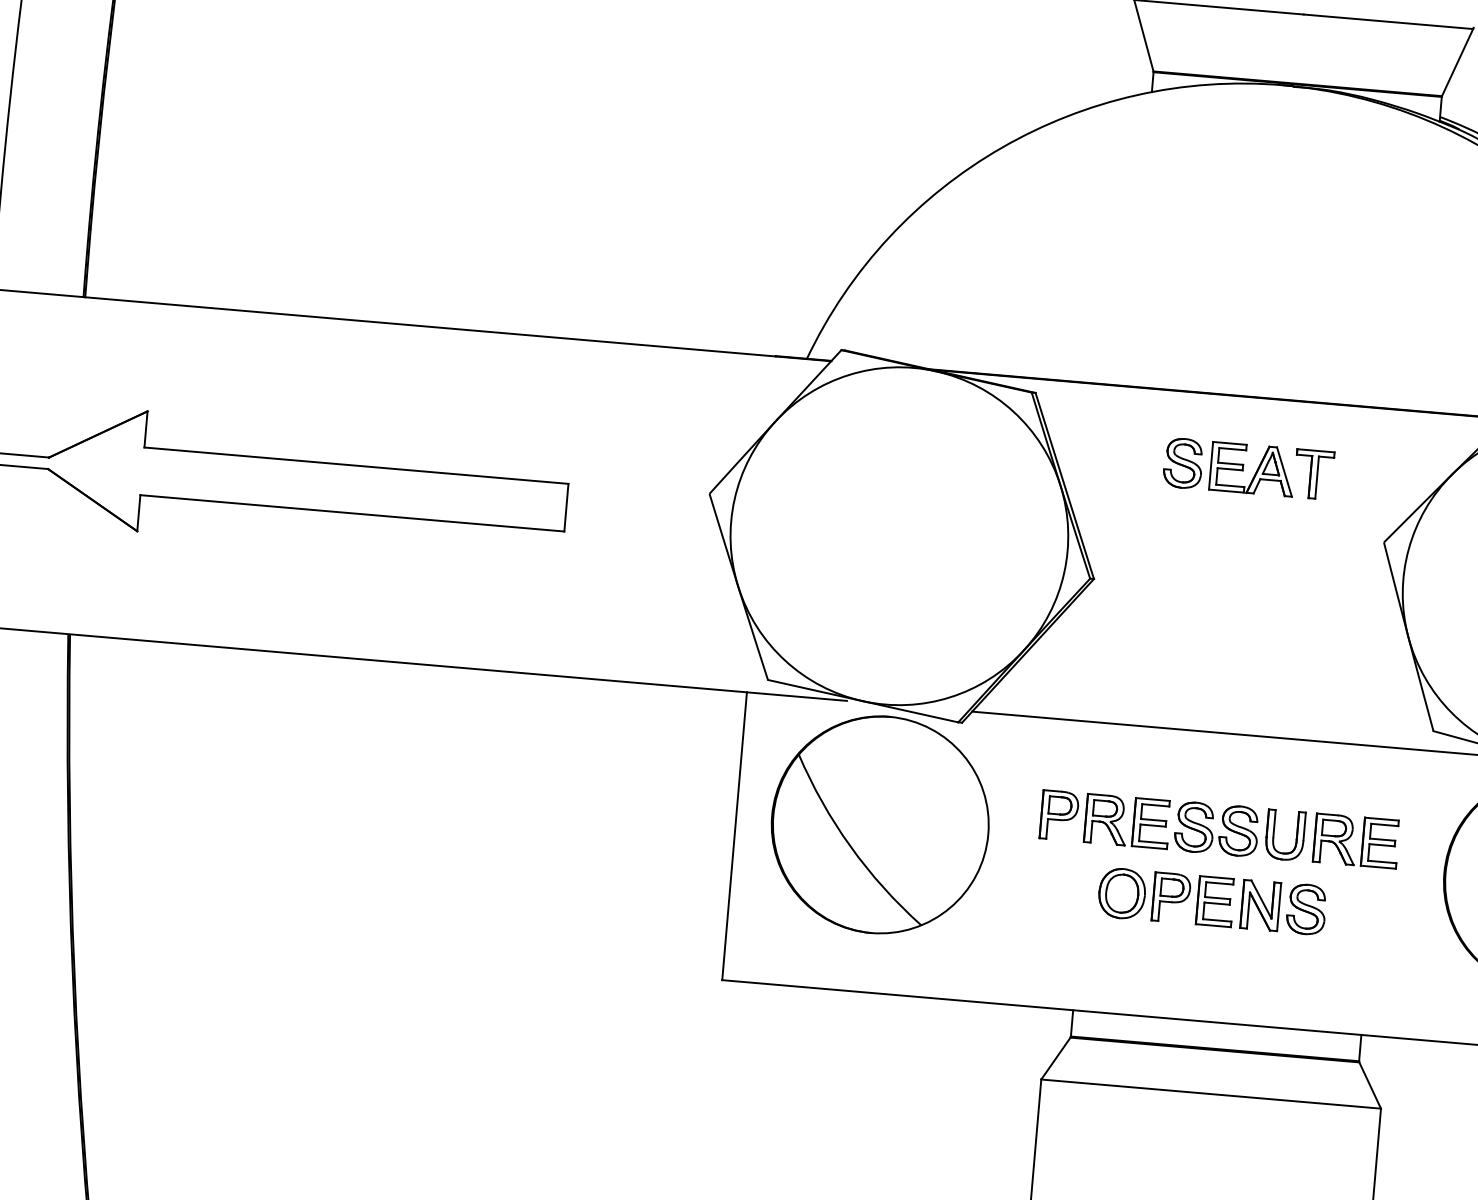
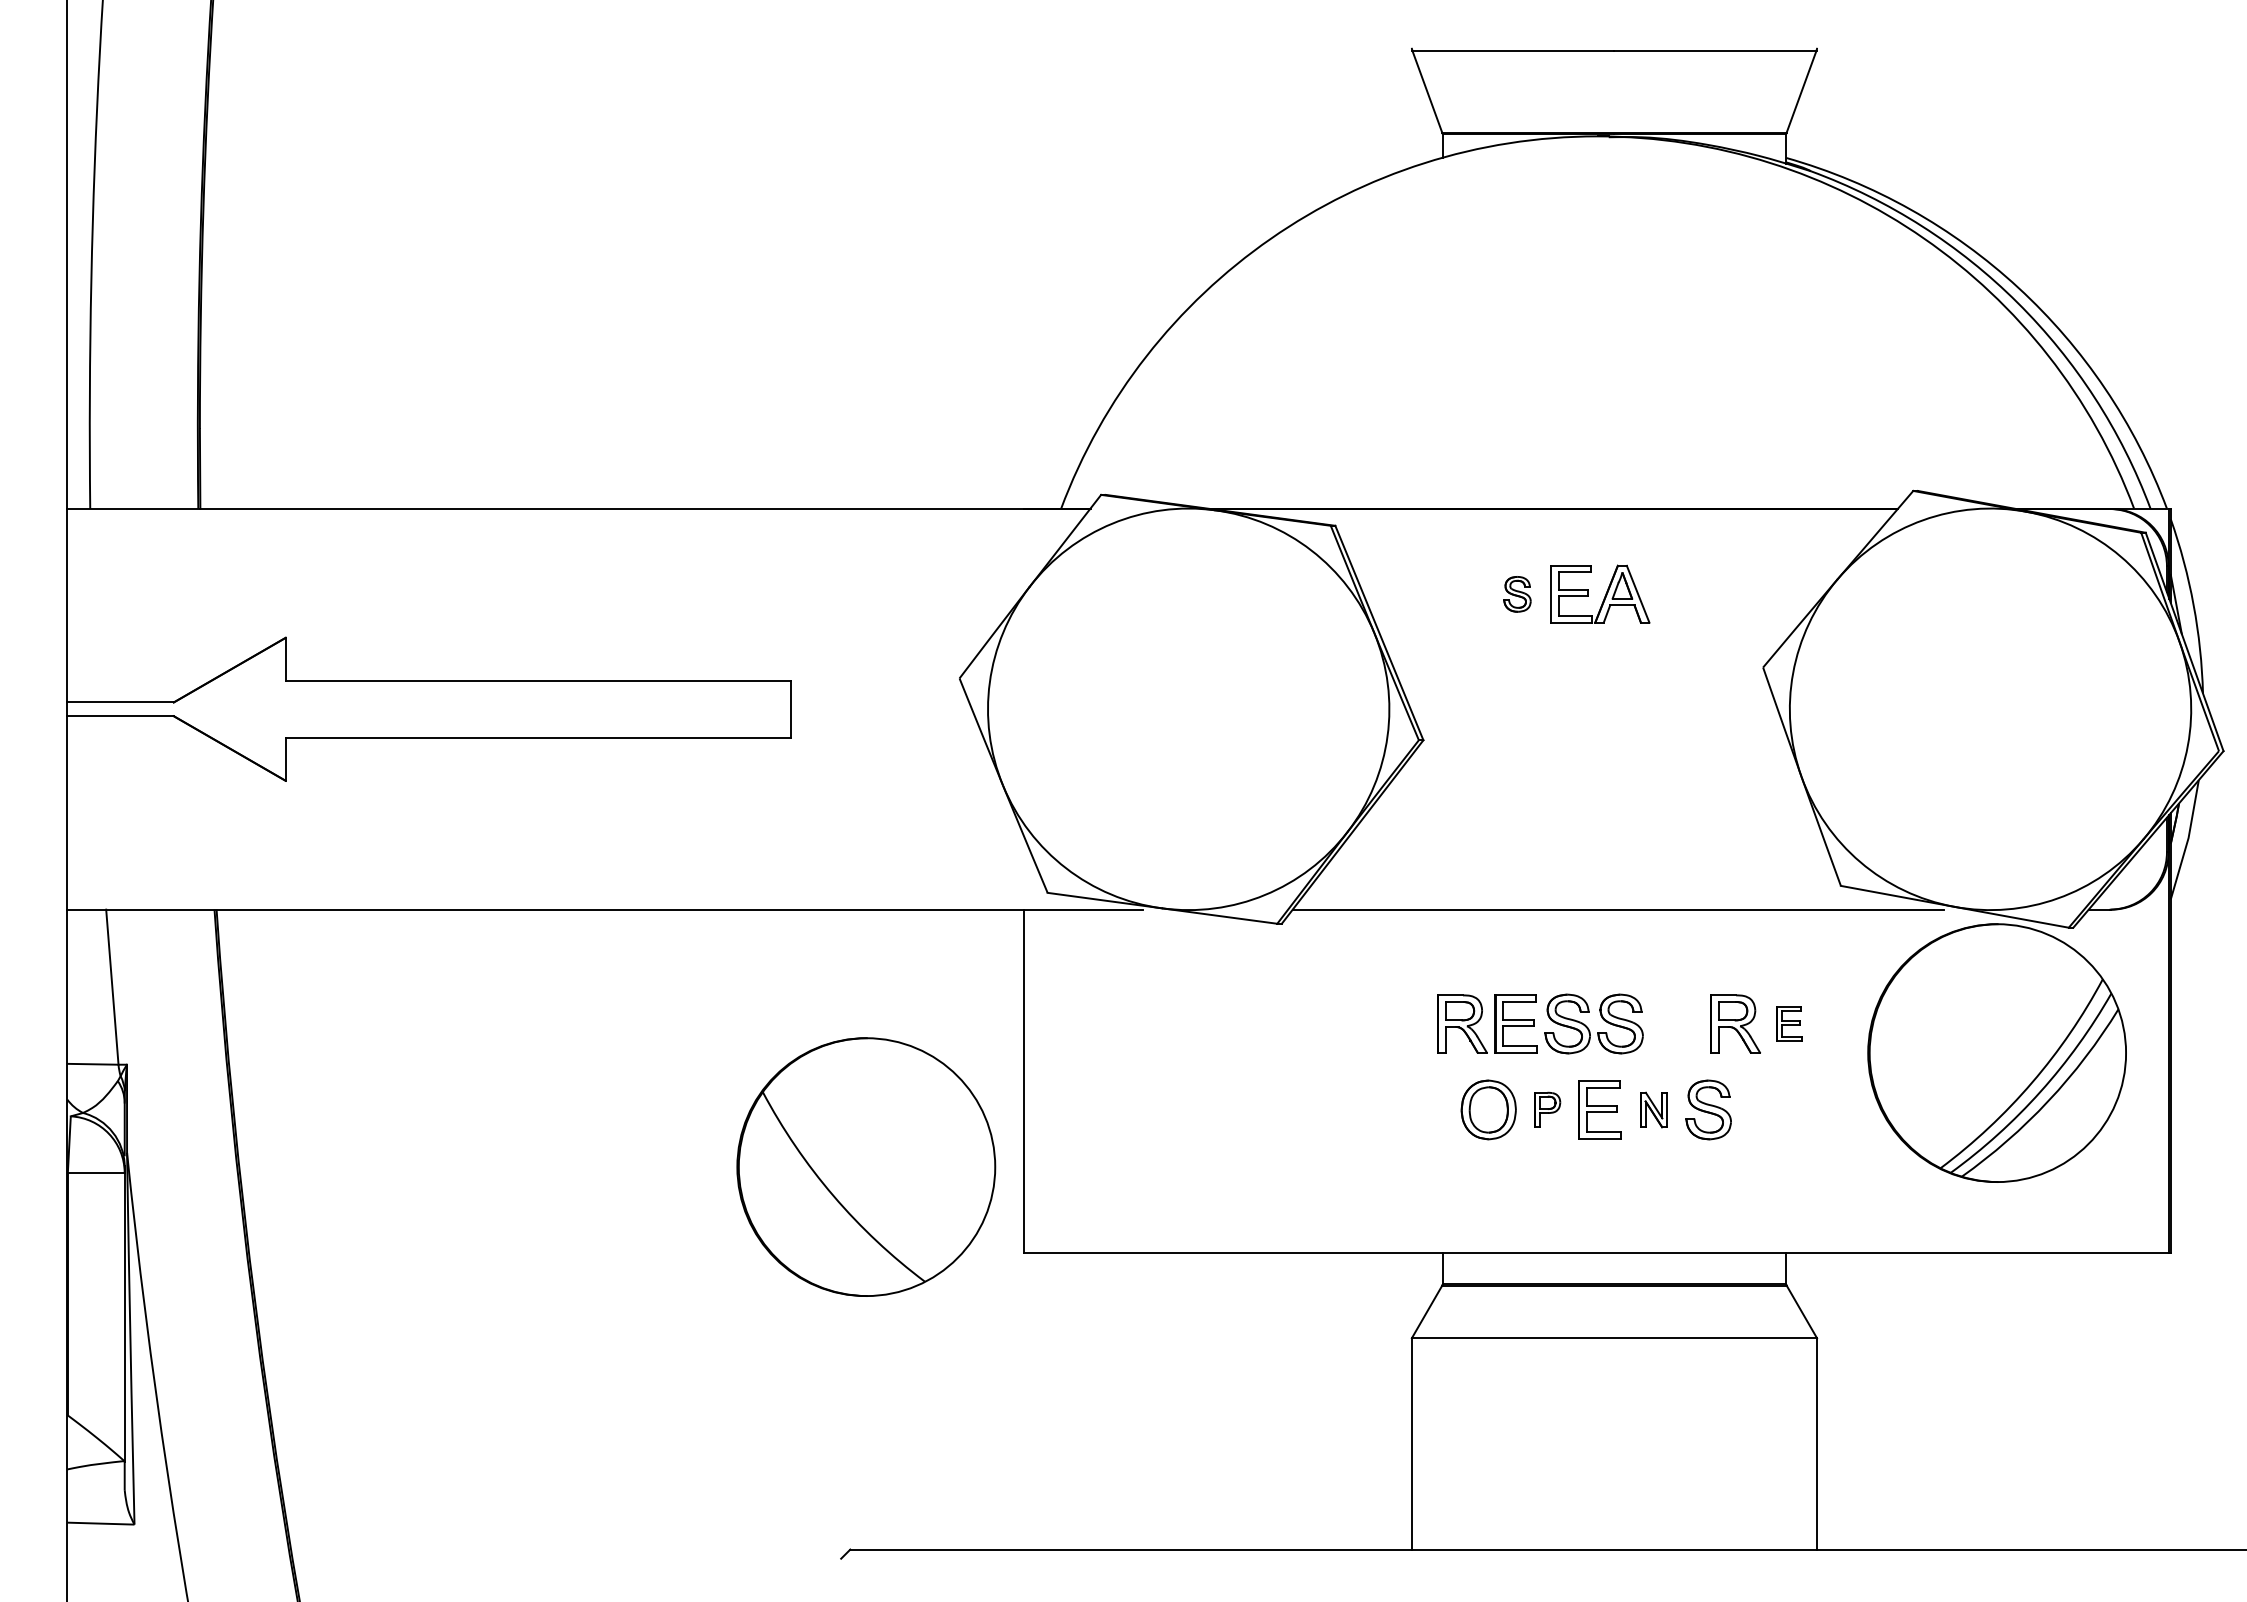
part: (1183, 463) -> (1517, 594), size x0.6
part: (1314, 474) -> (1673, 594), removed
part: (1059, 815) -> (1406, 1023), removed
part: (880, 824) -> (866, 1166), moved
part: (1273, 834) -> (1662, 1024), removed
part: (1380, 842) -> (1789, 1023), size x0.6
part: (1171, 897) -> (1547, 1109), size x0.6
part: (1260, 905) -> (1653, 1109), size x0.6

